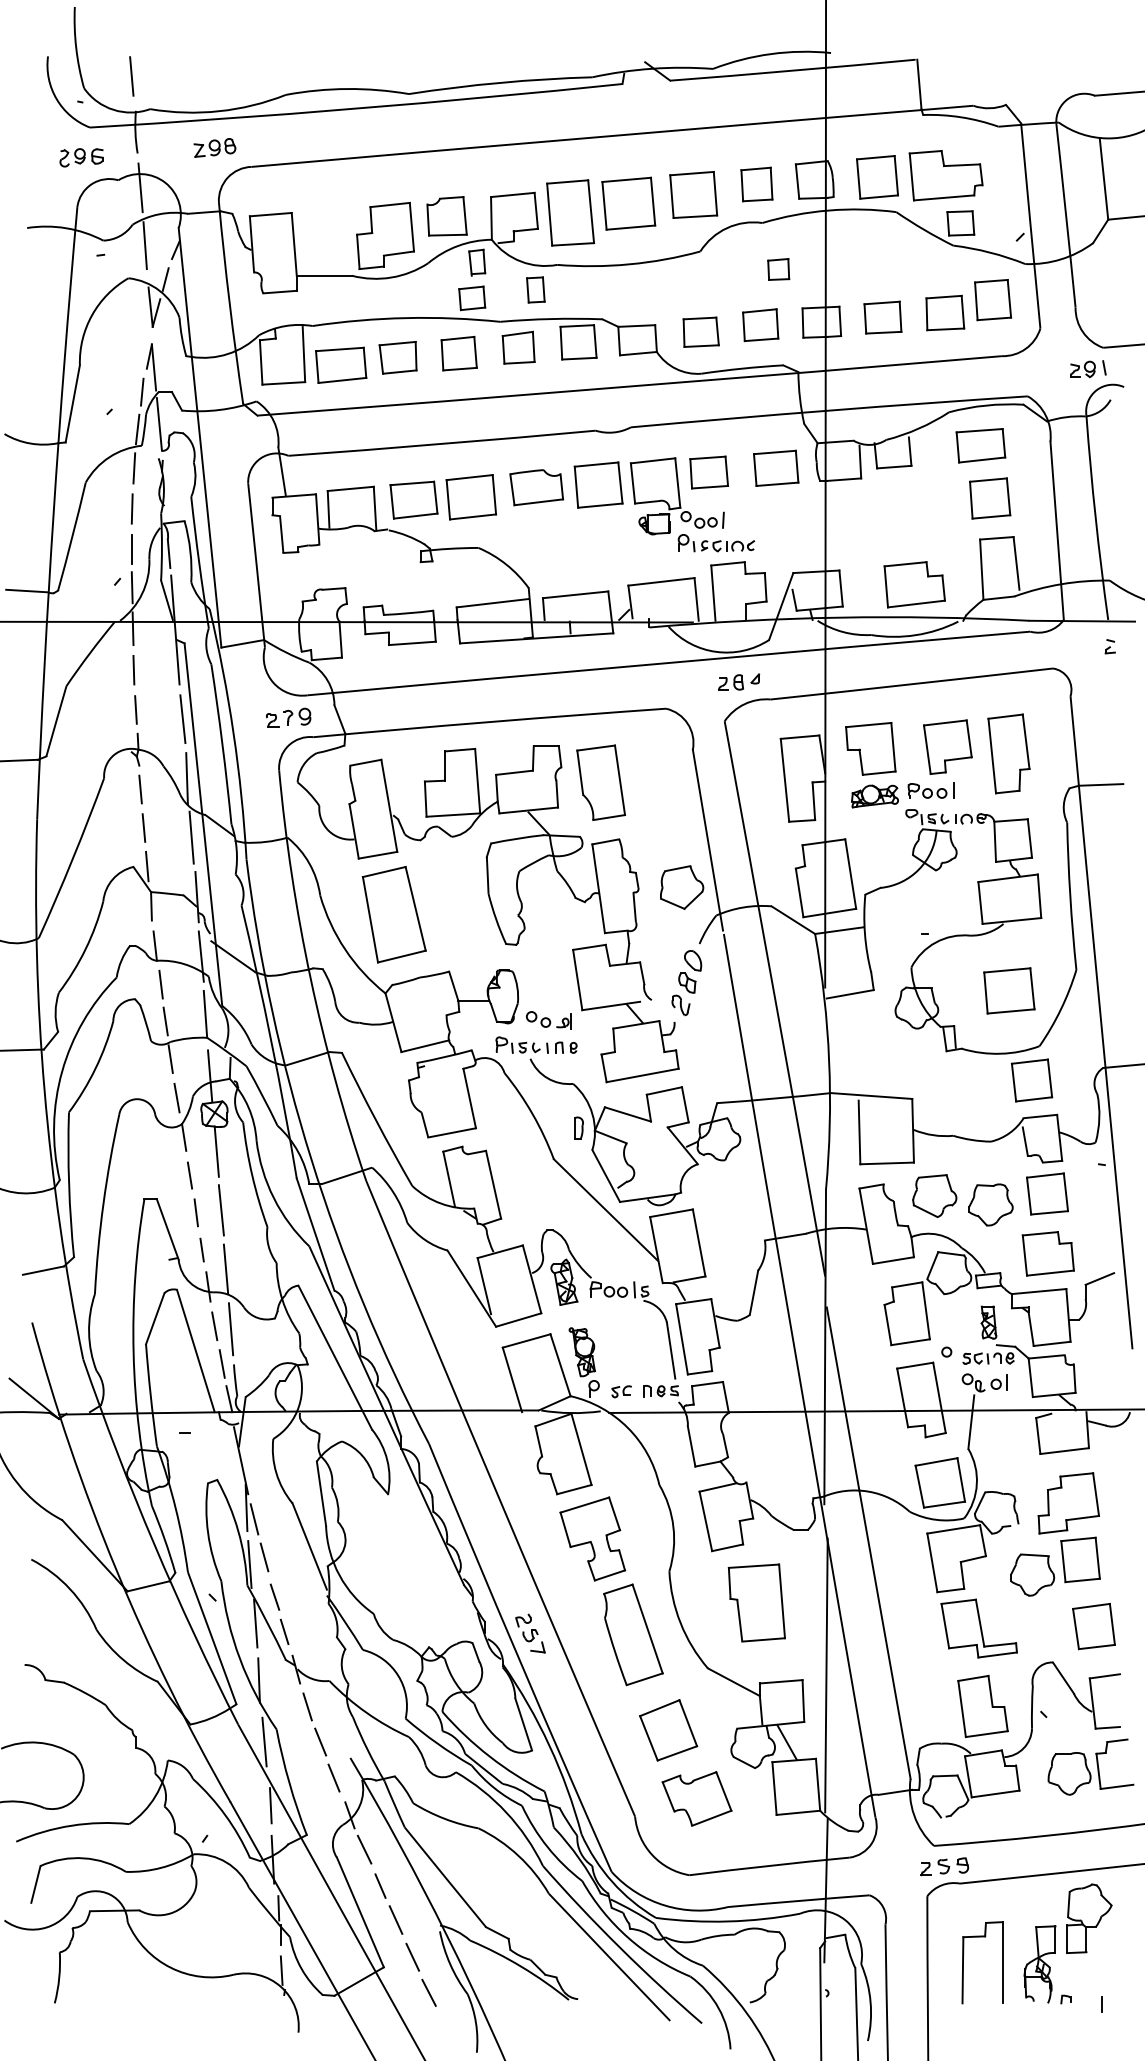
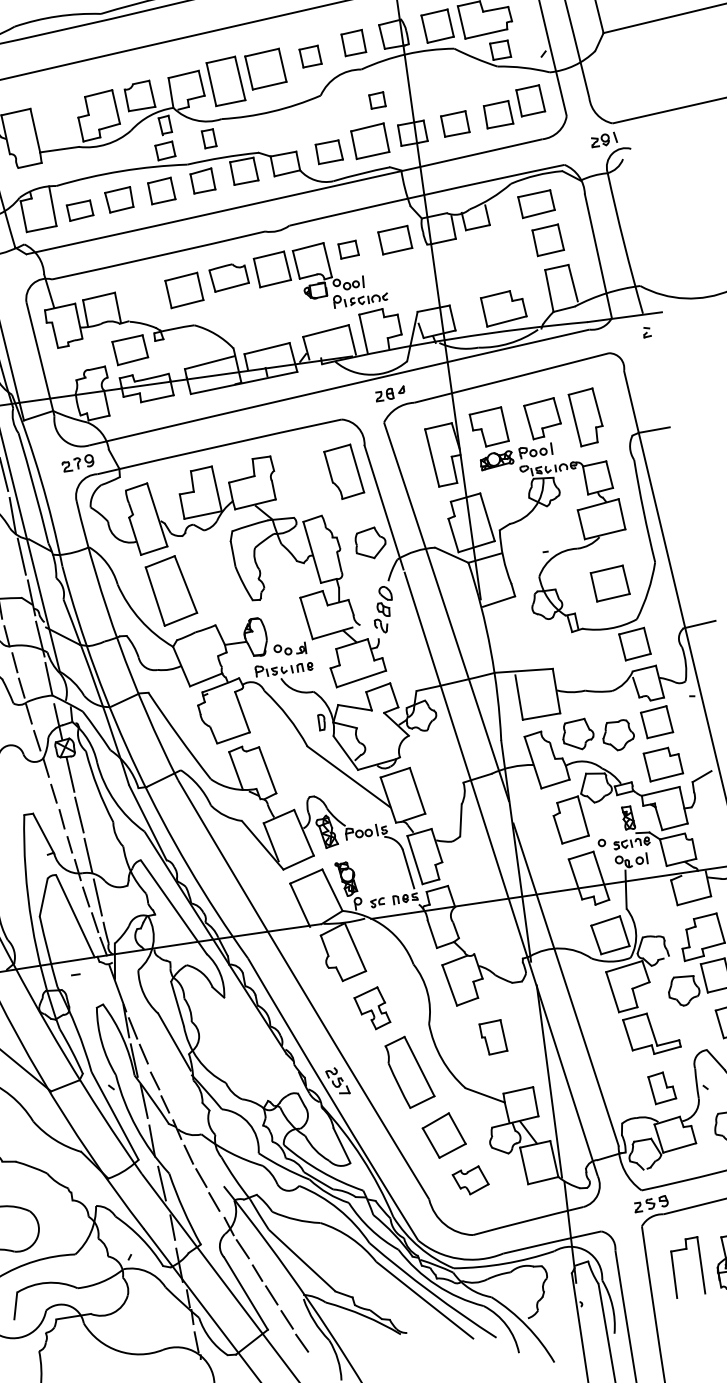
part: (693, 194) -> (310, 56), size x0.6
part: (760, 325) -> (370, 141), size x1.4
part: (341, 364) -> (80, 210), size x0.7
part: (708, 472) -> (348, 249), size x0.7
part: (413, 499) -> (129, 349), moved
part: (601, 782) -> (344, 471), moved
part: (592, 1538) -> (371, 1008), size x0.7
part: (756, 1602) -> (493, 1037), size x0.6
part: (982, 1706) -> (661, 1087), size x0.7
part: (696, 1798) -> (470, 1180), size x0.7

